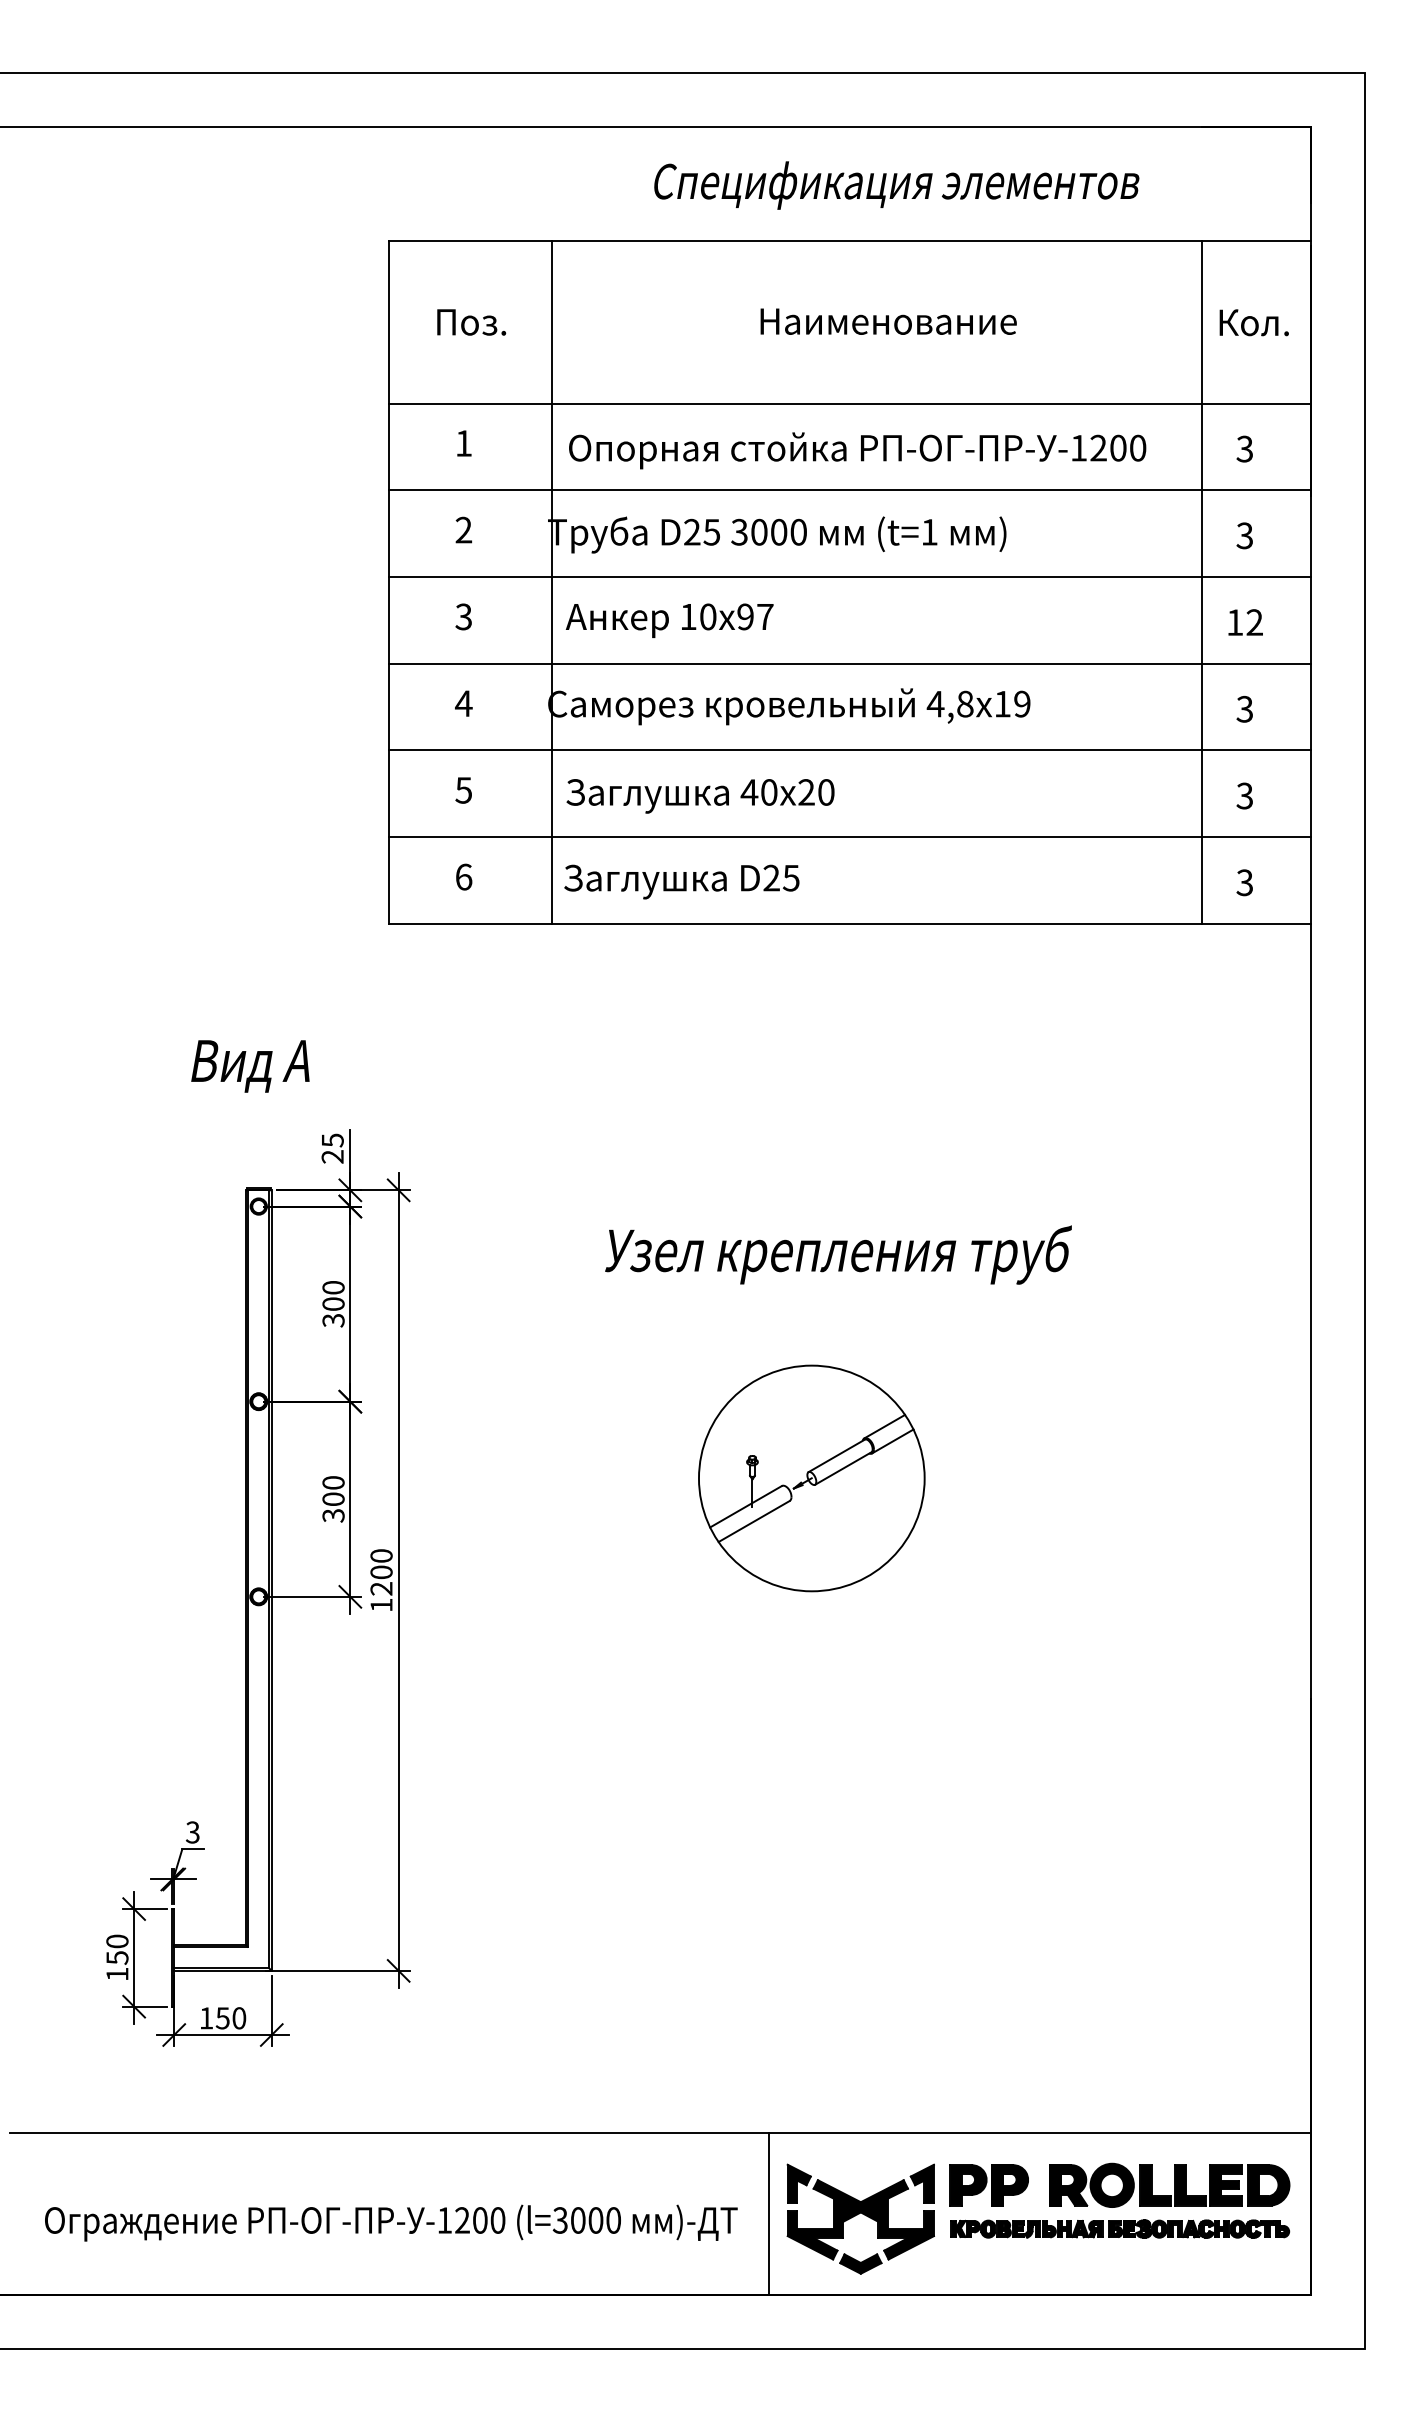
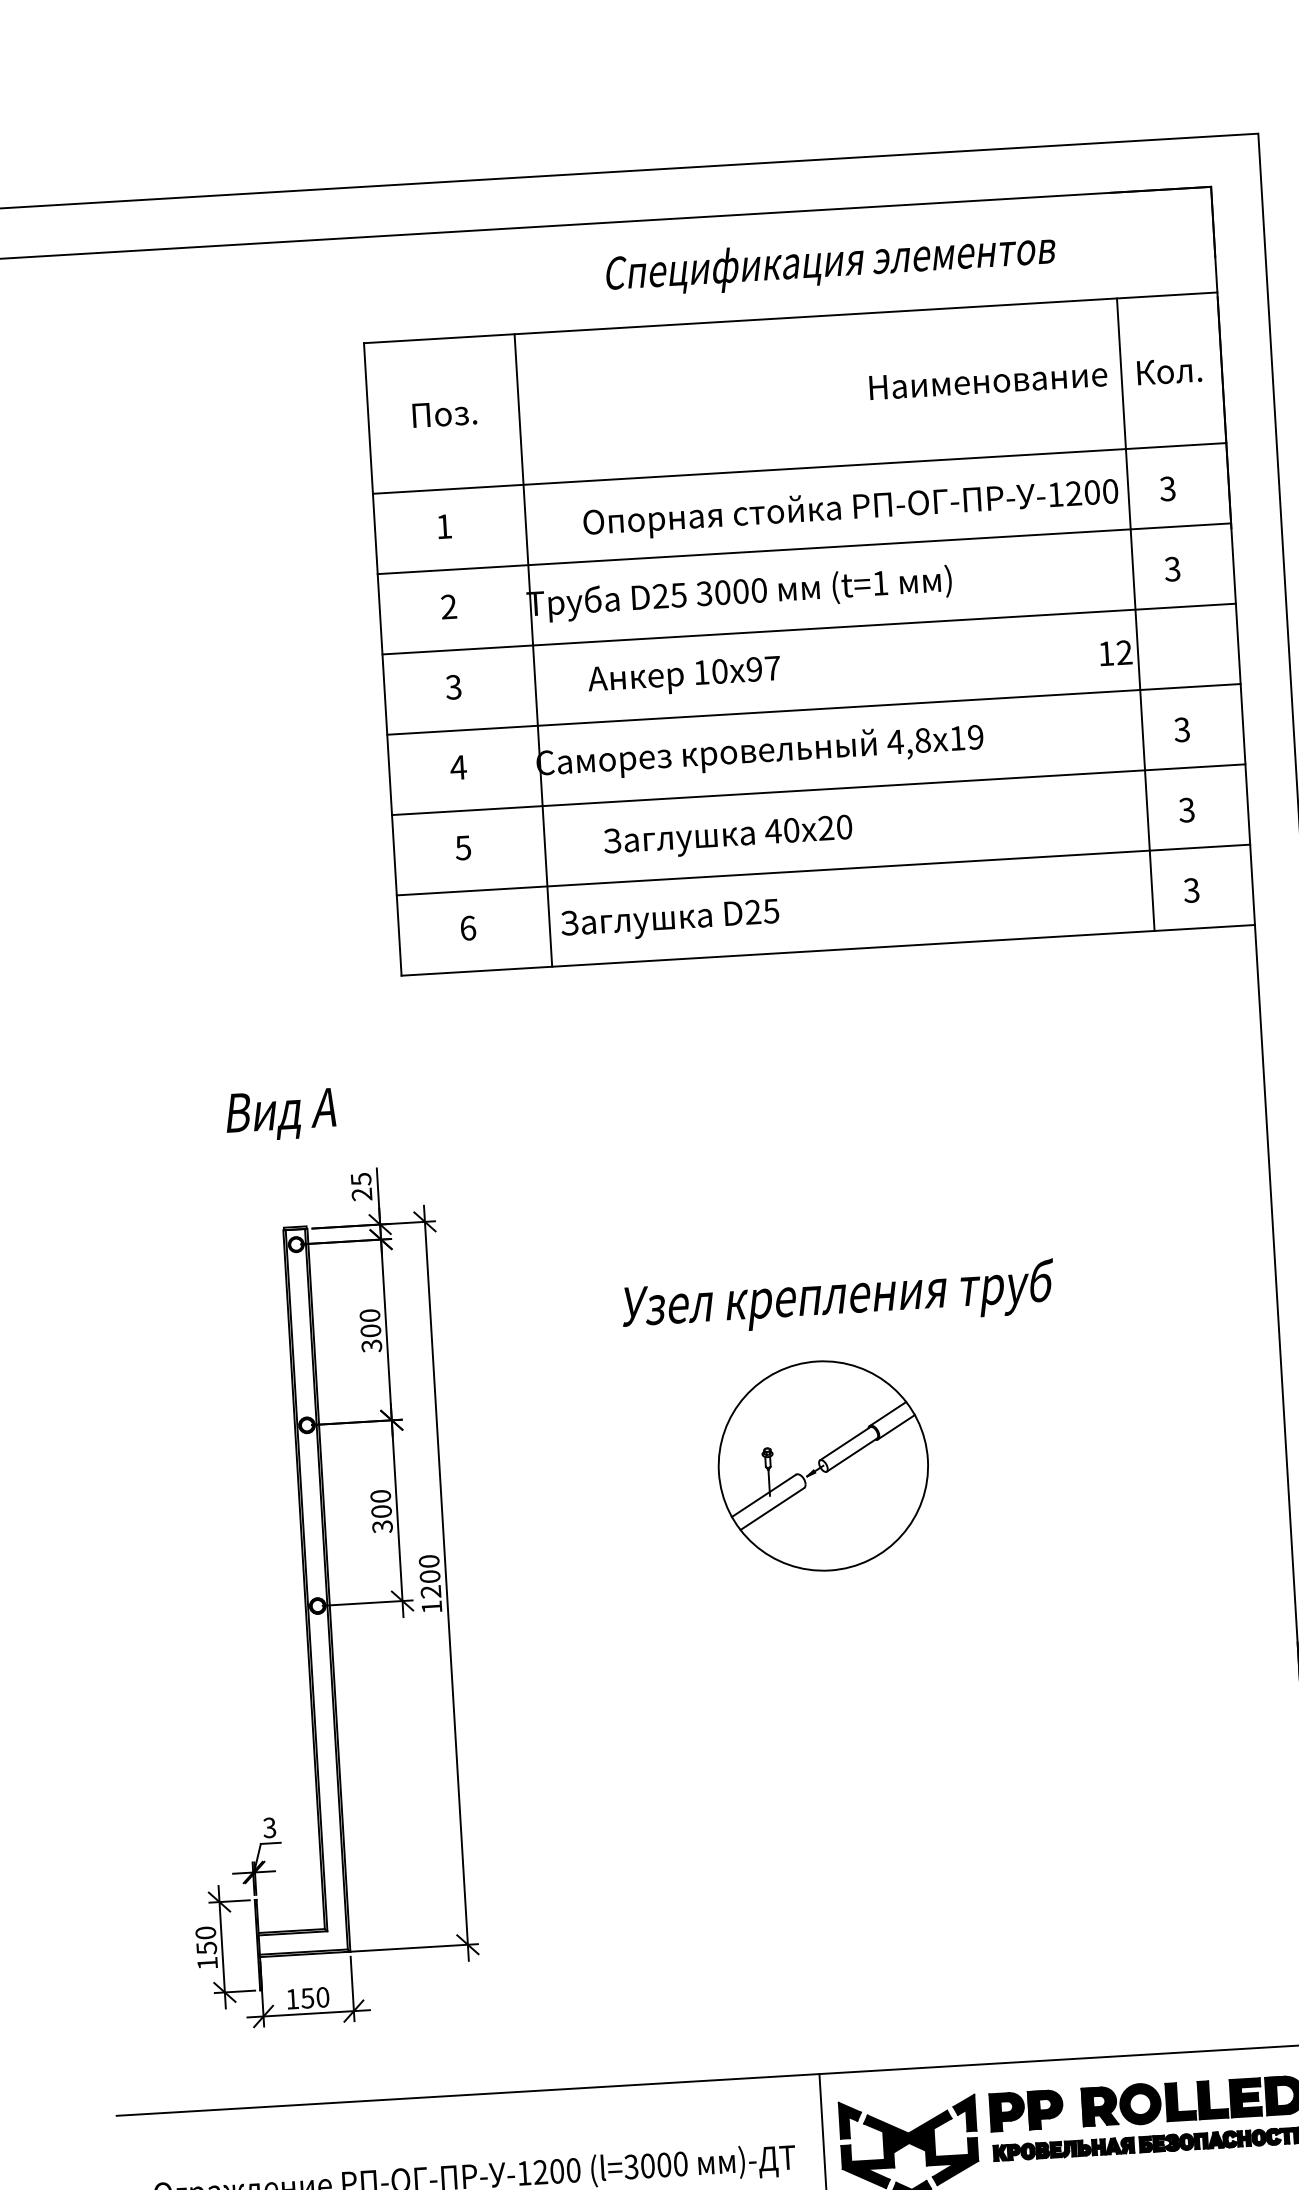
text: (888, 321) -> (988, 380), moved
text: (857, 450) -> (850, 509), moved
text: (669, 620) -> (684, 676), moved
text: (1245, 622) -> (1115, 653), moved
text: (700, 796) -> (728, 837), moved
text: (838, 1254) -> (838, 1297), moved

